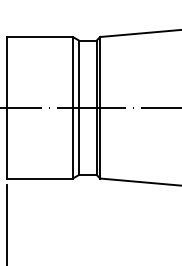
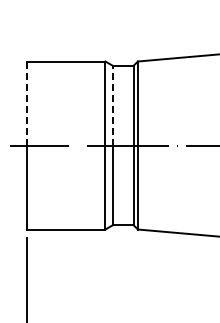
line: (6, 72) -> (26, 103), solid -> dashed
line: (78, 74) -> (112, 105), solid -> dashed

